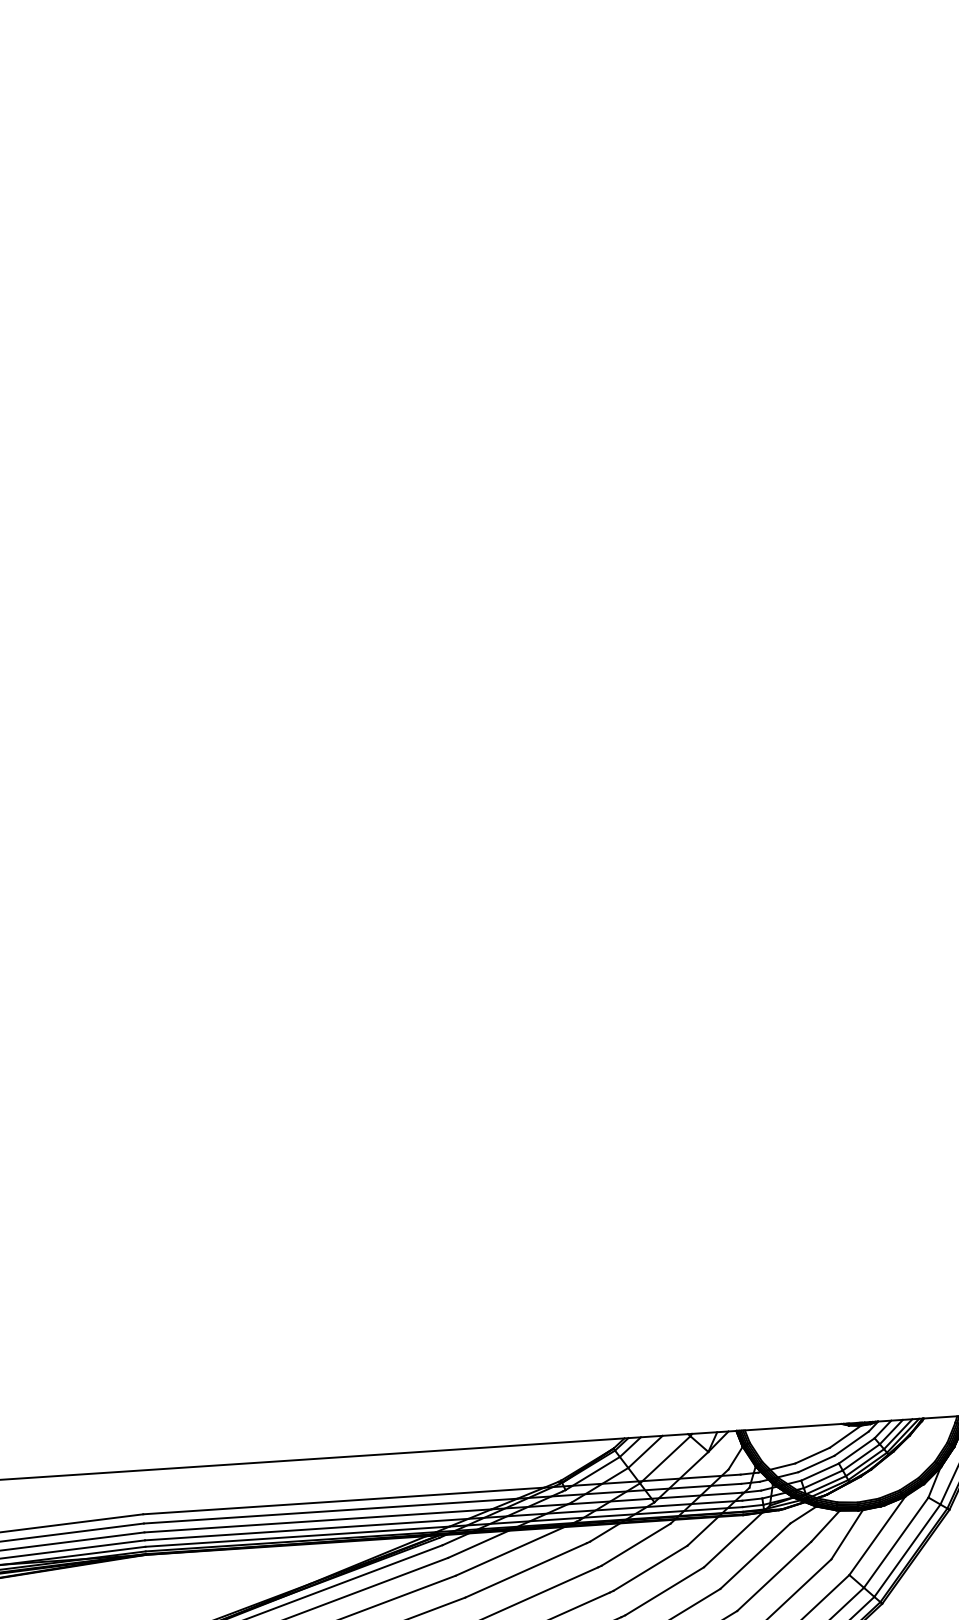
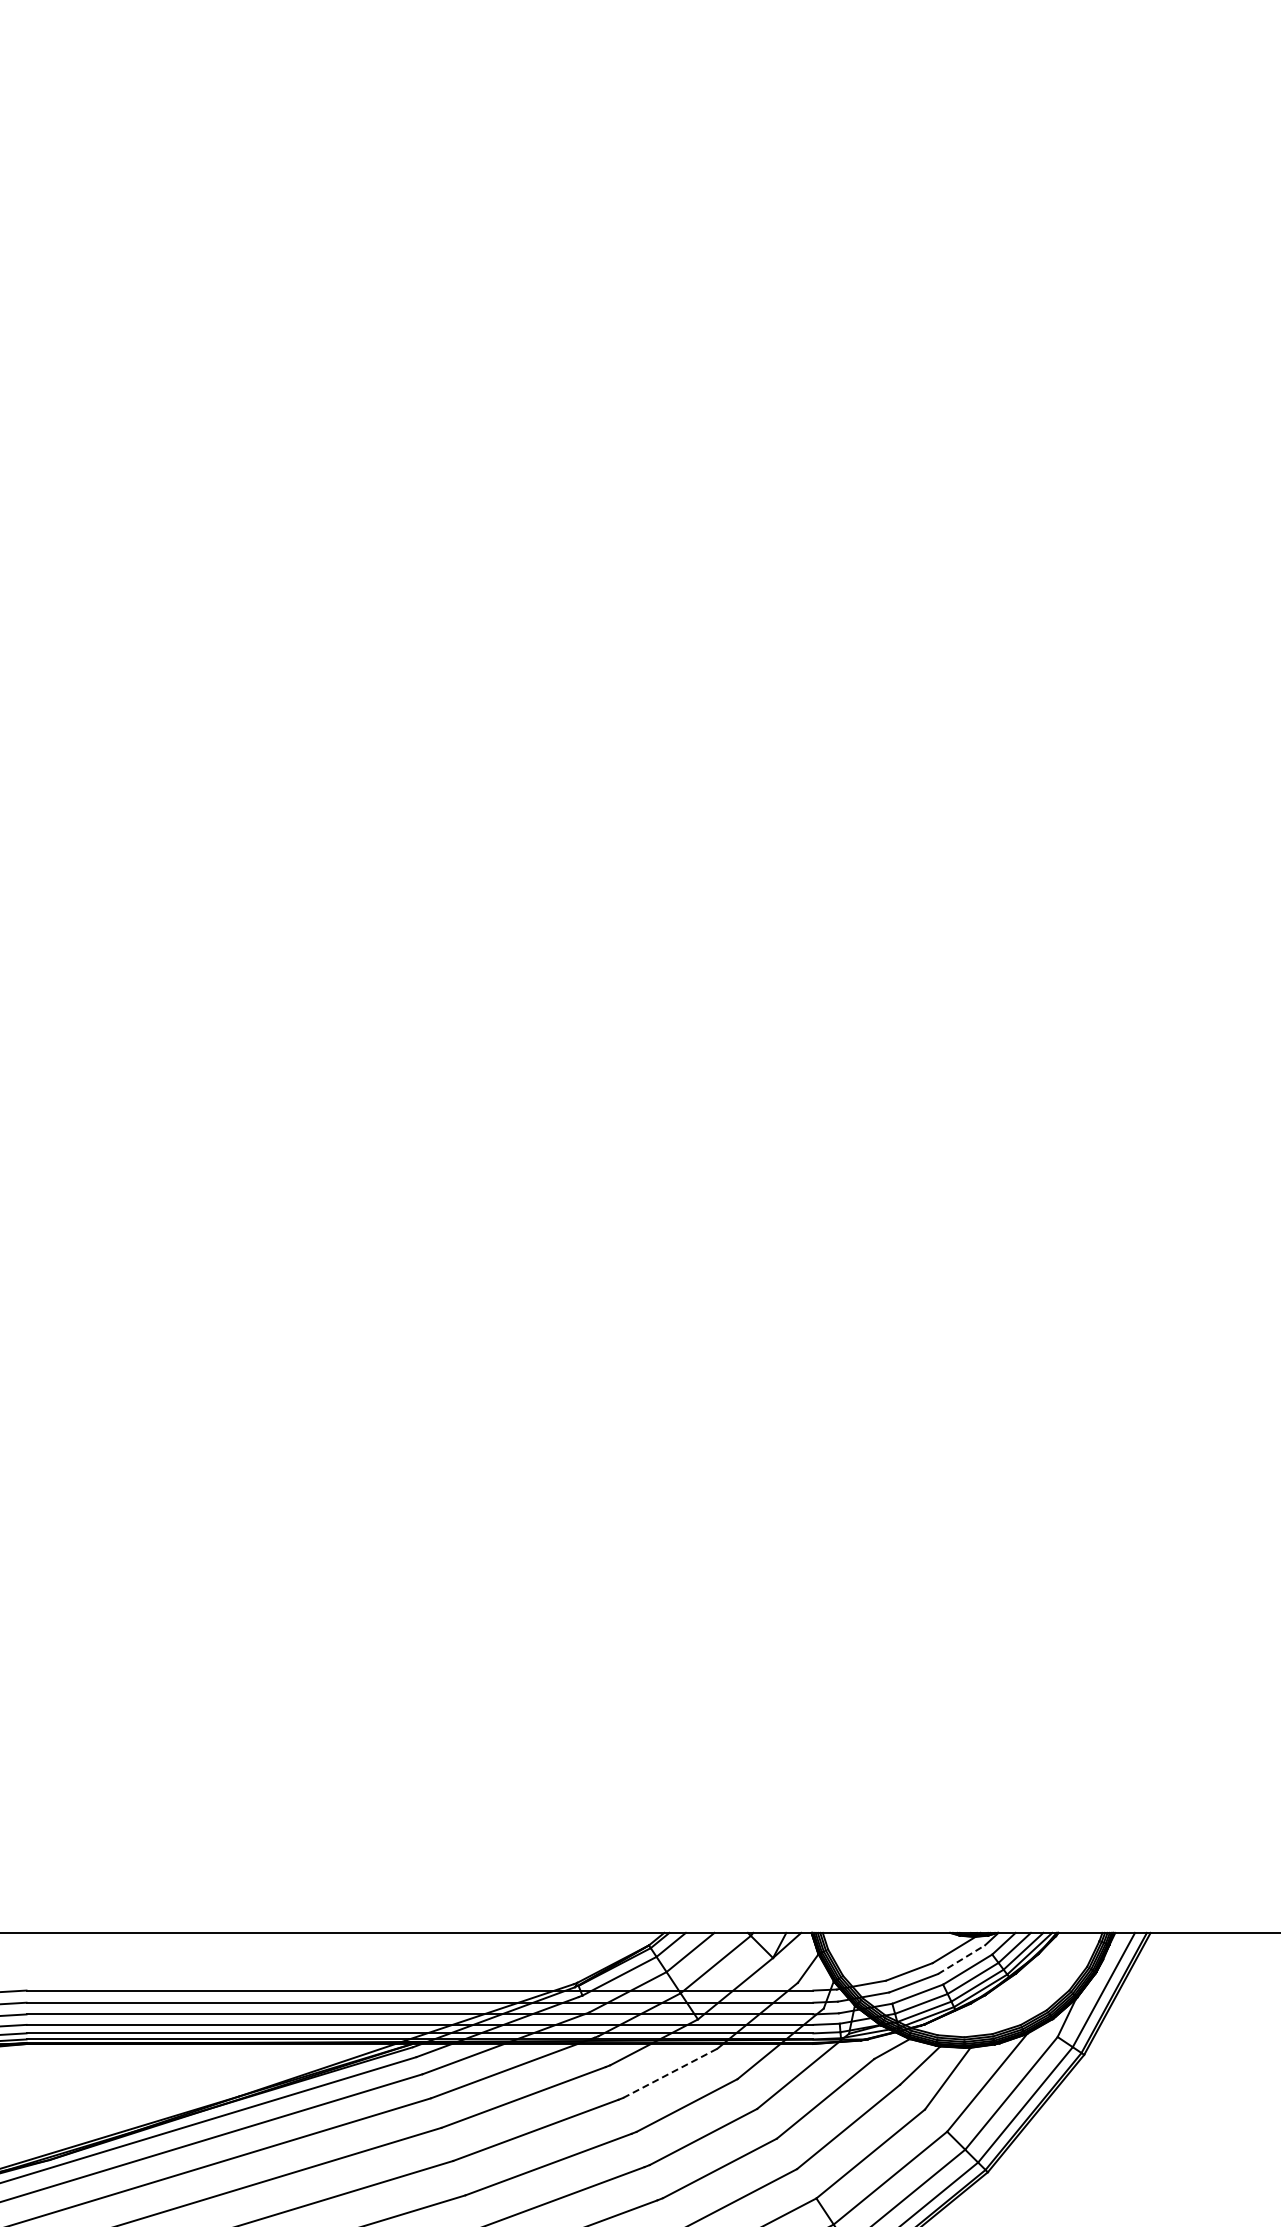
line: (851, 1443) -> (961, 1959), solid -> dashed
line: (636, 1544) -> (670, 2073), solid -> dashed

